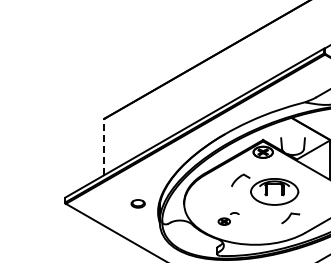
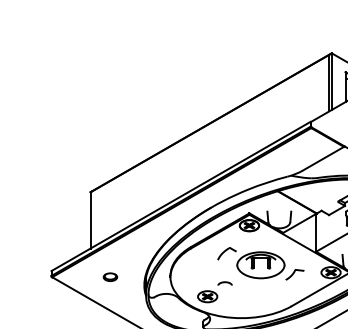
line: (104, 146) -> (90, 219), dashed -> solid
part: (138, 203) -> (110, 276), moved
part: (290, 218) -> (294, 274), moved
part: (228, 219) -> (214, 292), size x1.67

